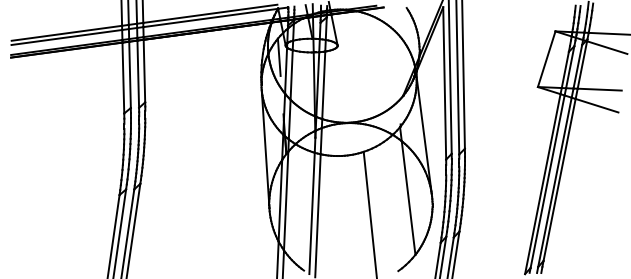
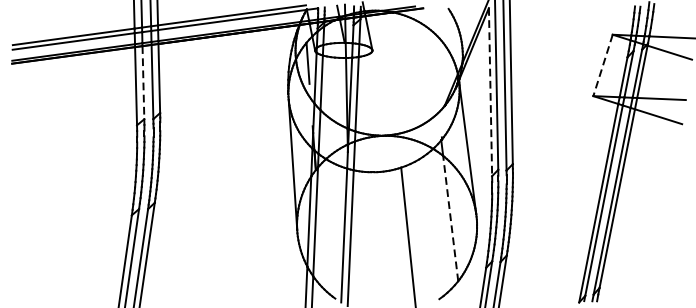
line: (546, 59) -> (602, 65), solid -> dashed
line: (130, 75) -> (143, 83), solid -> dashed
line: (444, 83) -> (490, 92), solid -> dashed
line: (408, 197) -> (450, 217), solid -> dashed

